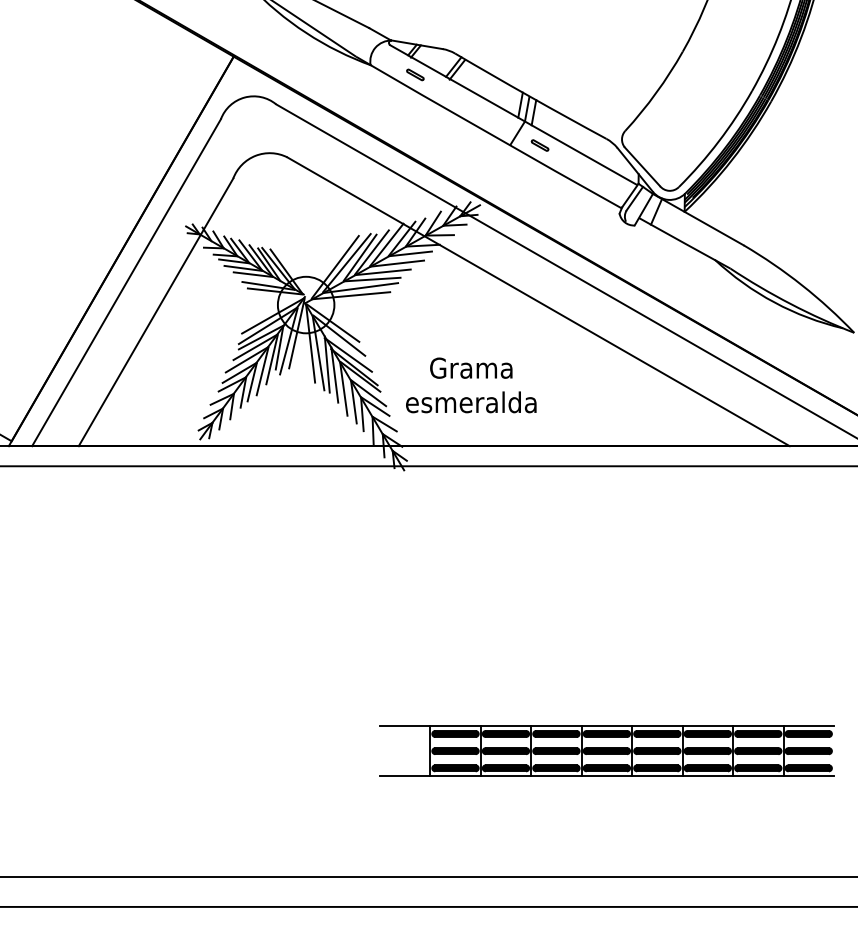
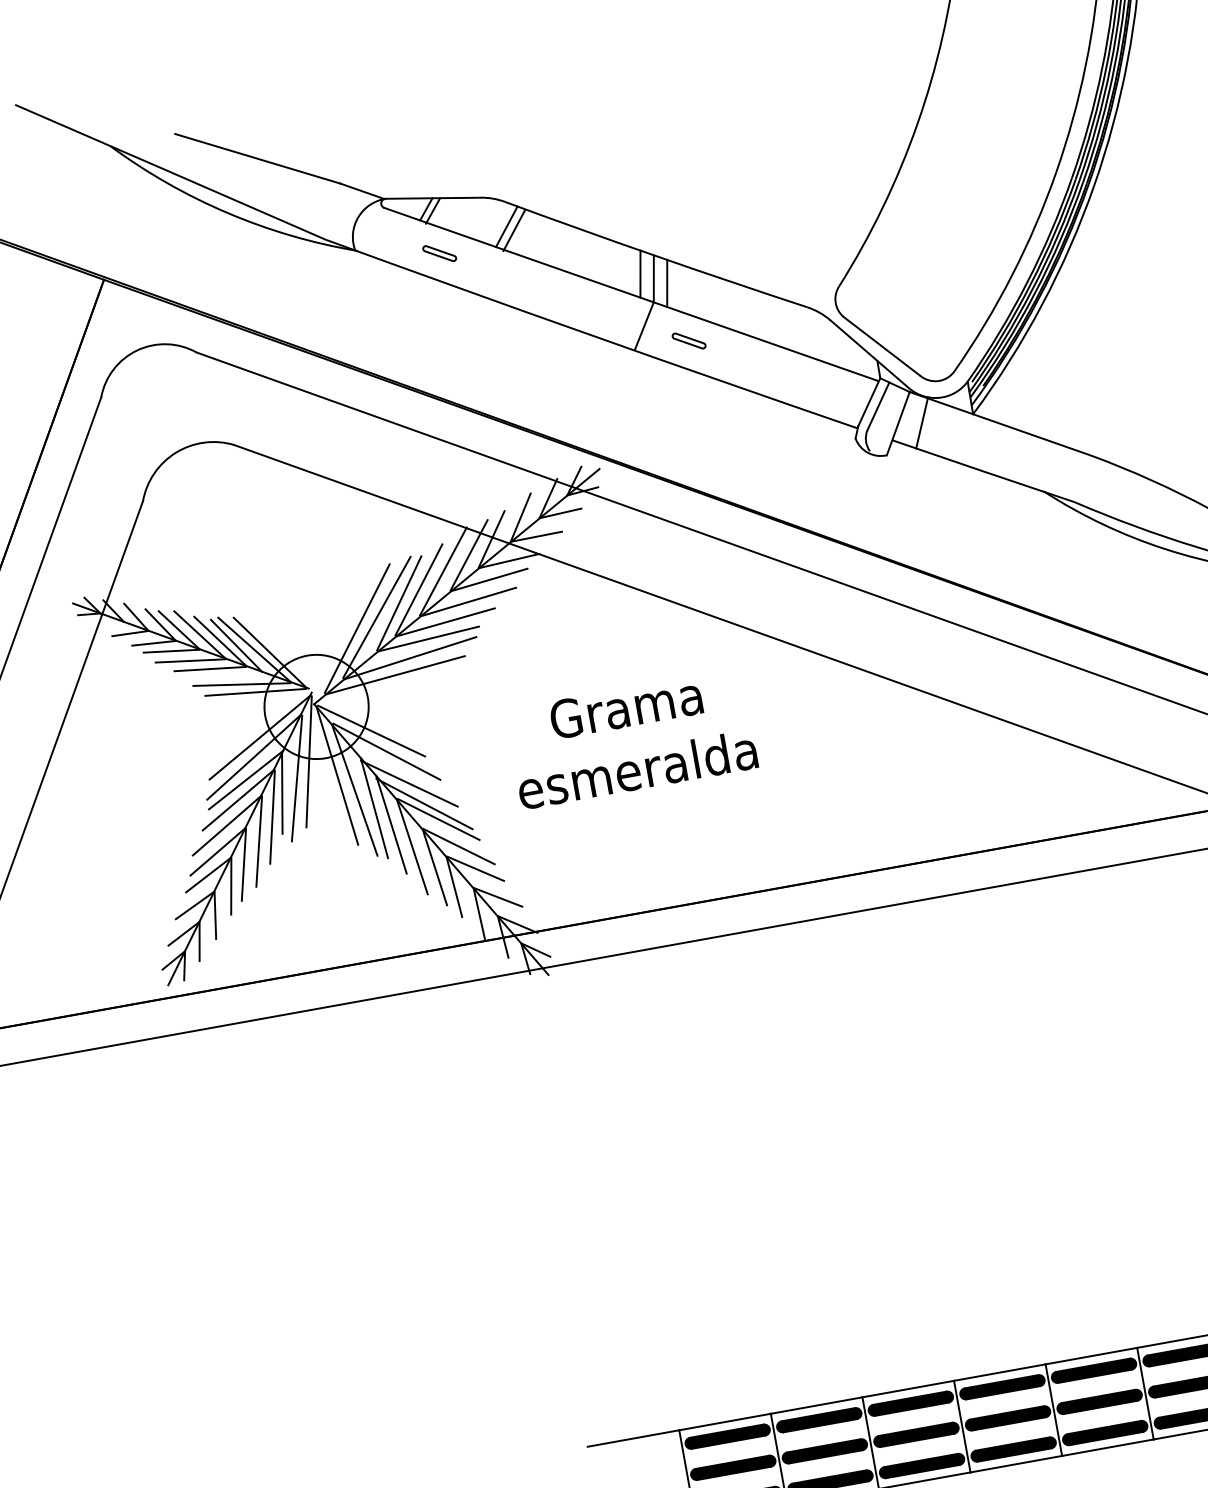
text: (471, 385) -> (632, 739), moved

